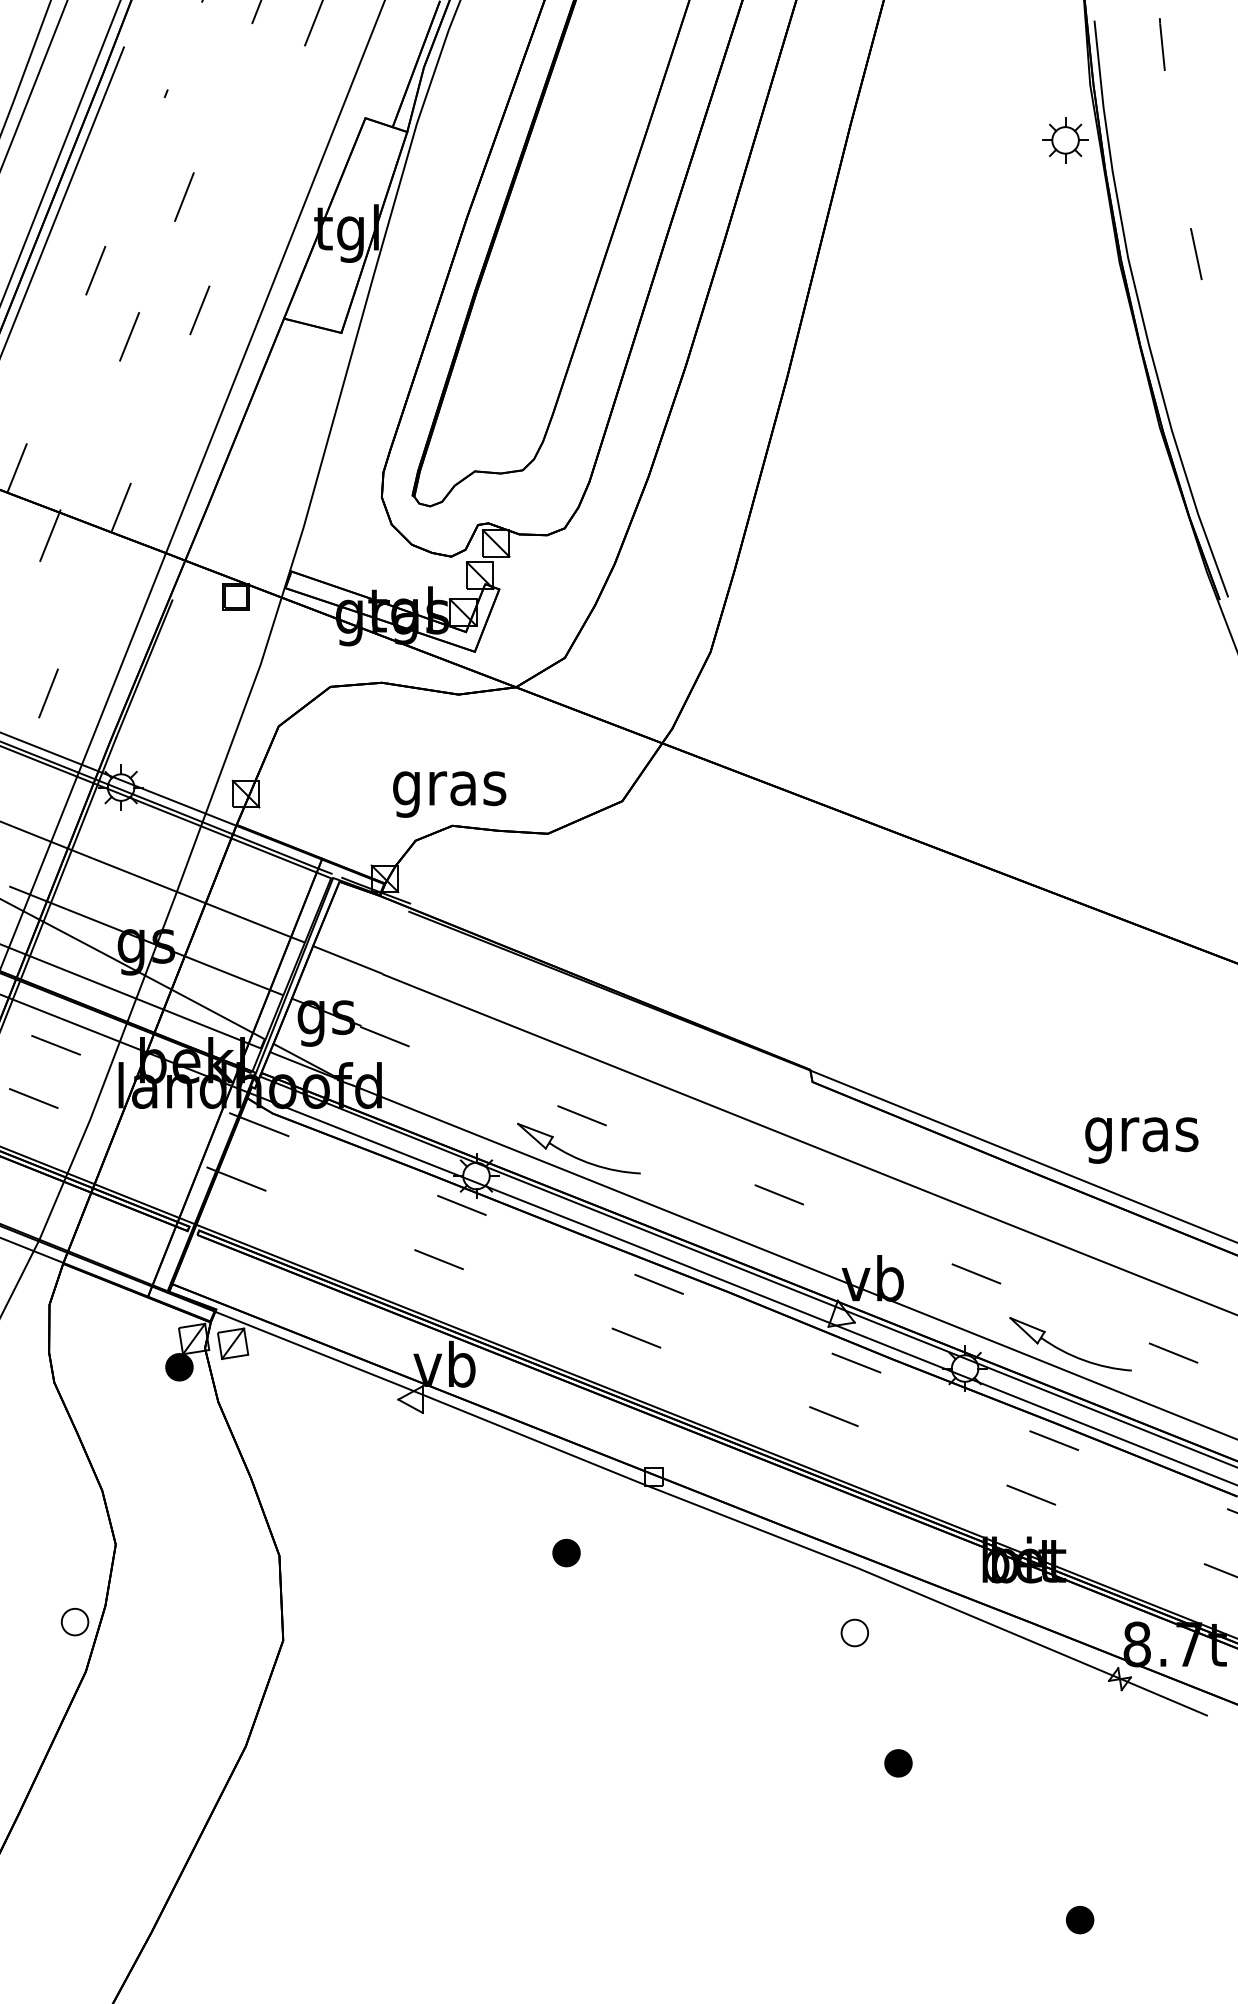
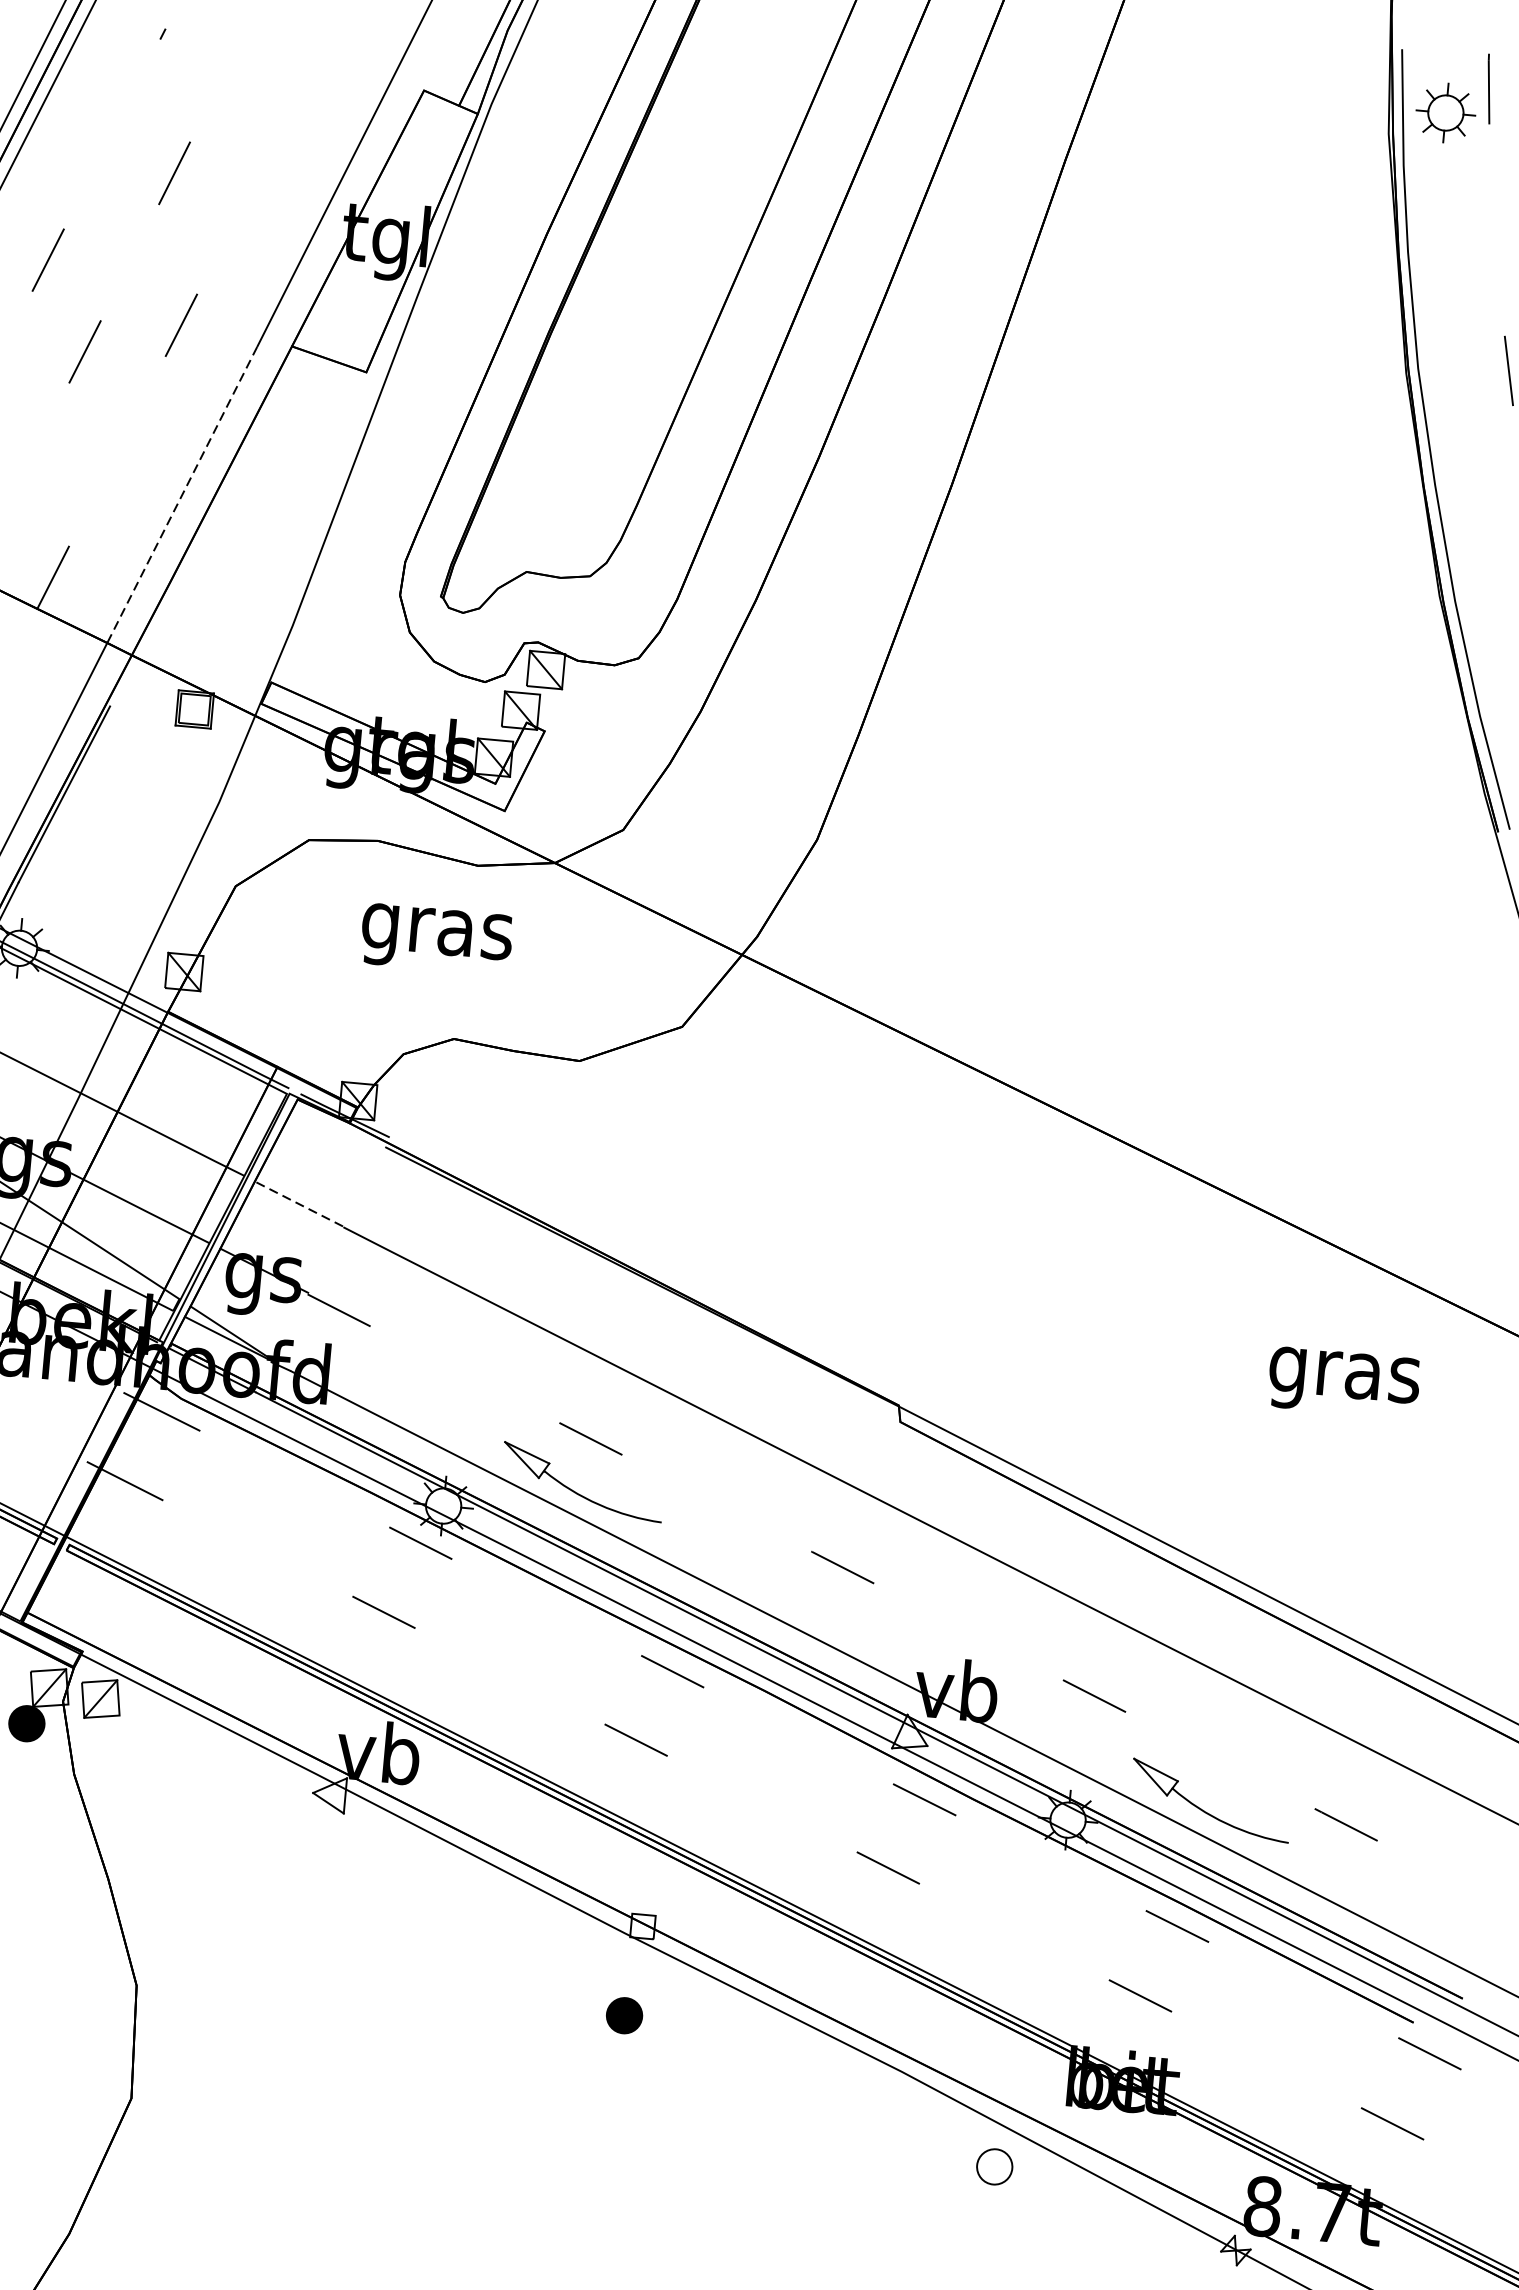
part: (1065, 140) -> (1445, 113), moved
line: (212, 437) -> (182, 495), solid -> dashed
text: (449, 794) -> (436, 939), moved
line: (347, 959) -> (298, 1203), solid -> dashed
text: (1141, 1140) -> (1343, 1382), moved
part: (566, 1552) -> (624, 2014), moved
part: (854, 1632) -> (994, 2166), moved

